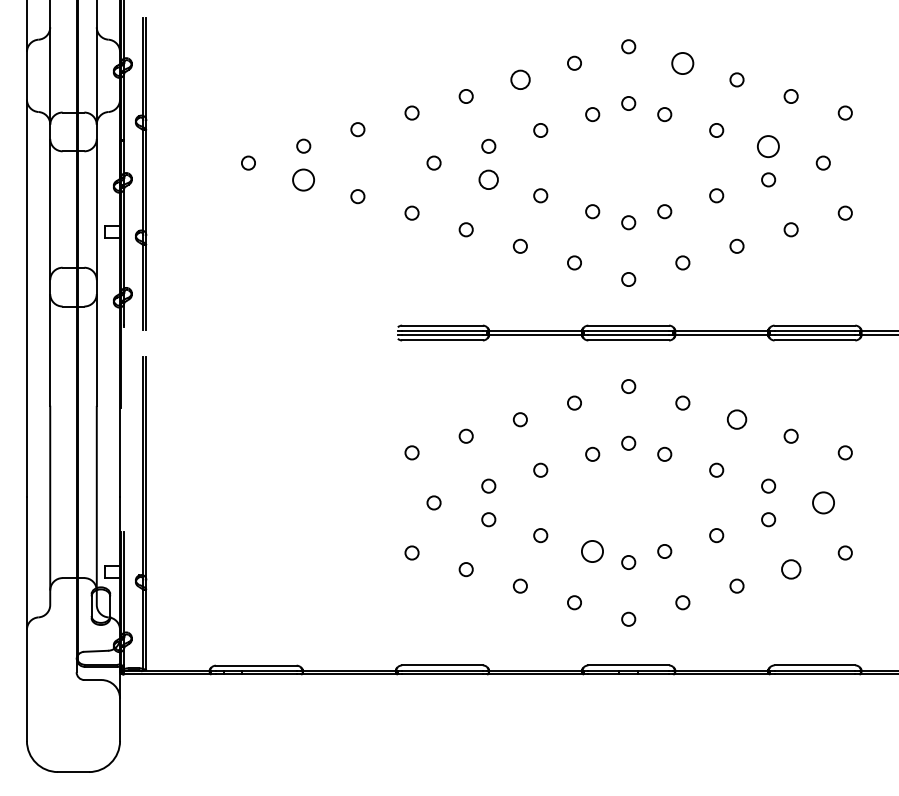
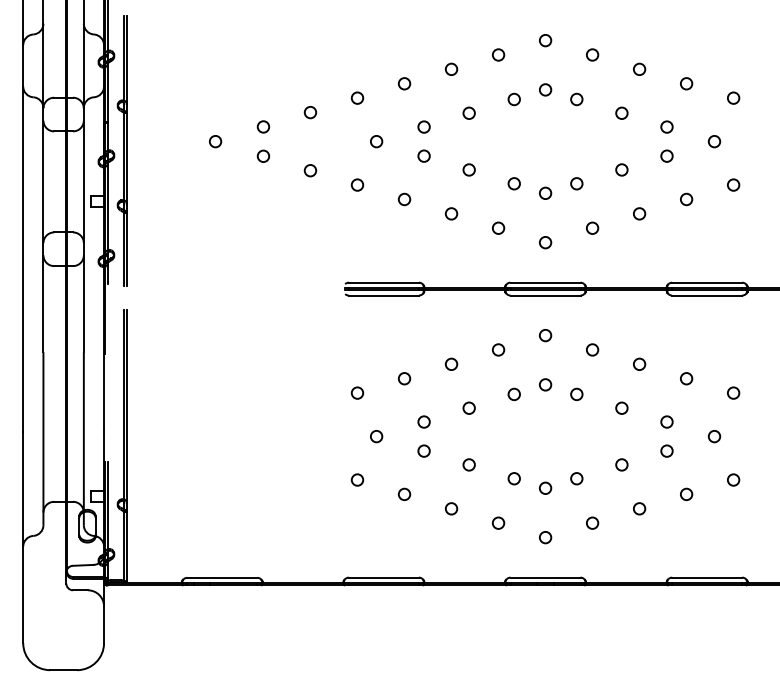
circle: (682, 62) -> (592, 54), size x0.62
circle: (519, 79) -> (450, 69), size x0.71
circle: (768, 145) -> (666, 126), size x0.62
circle: (303, 179) -> (263, 155), size x0.62
circle: (488, 179) -> (423, 155), size x0.71
circle: (736, 419) -> (639, 364), size x0.71
circle: (822, 502) -> (713, 436), size x0.62
circle: (592, 551) -> (514, 478), size x0.62
circle: (790, 569) -> (685, 494), size x0.71

